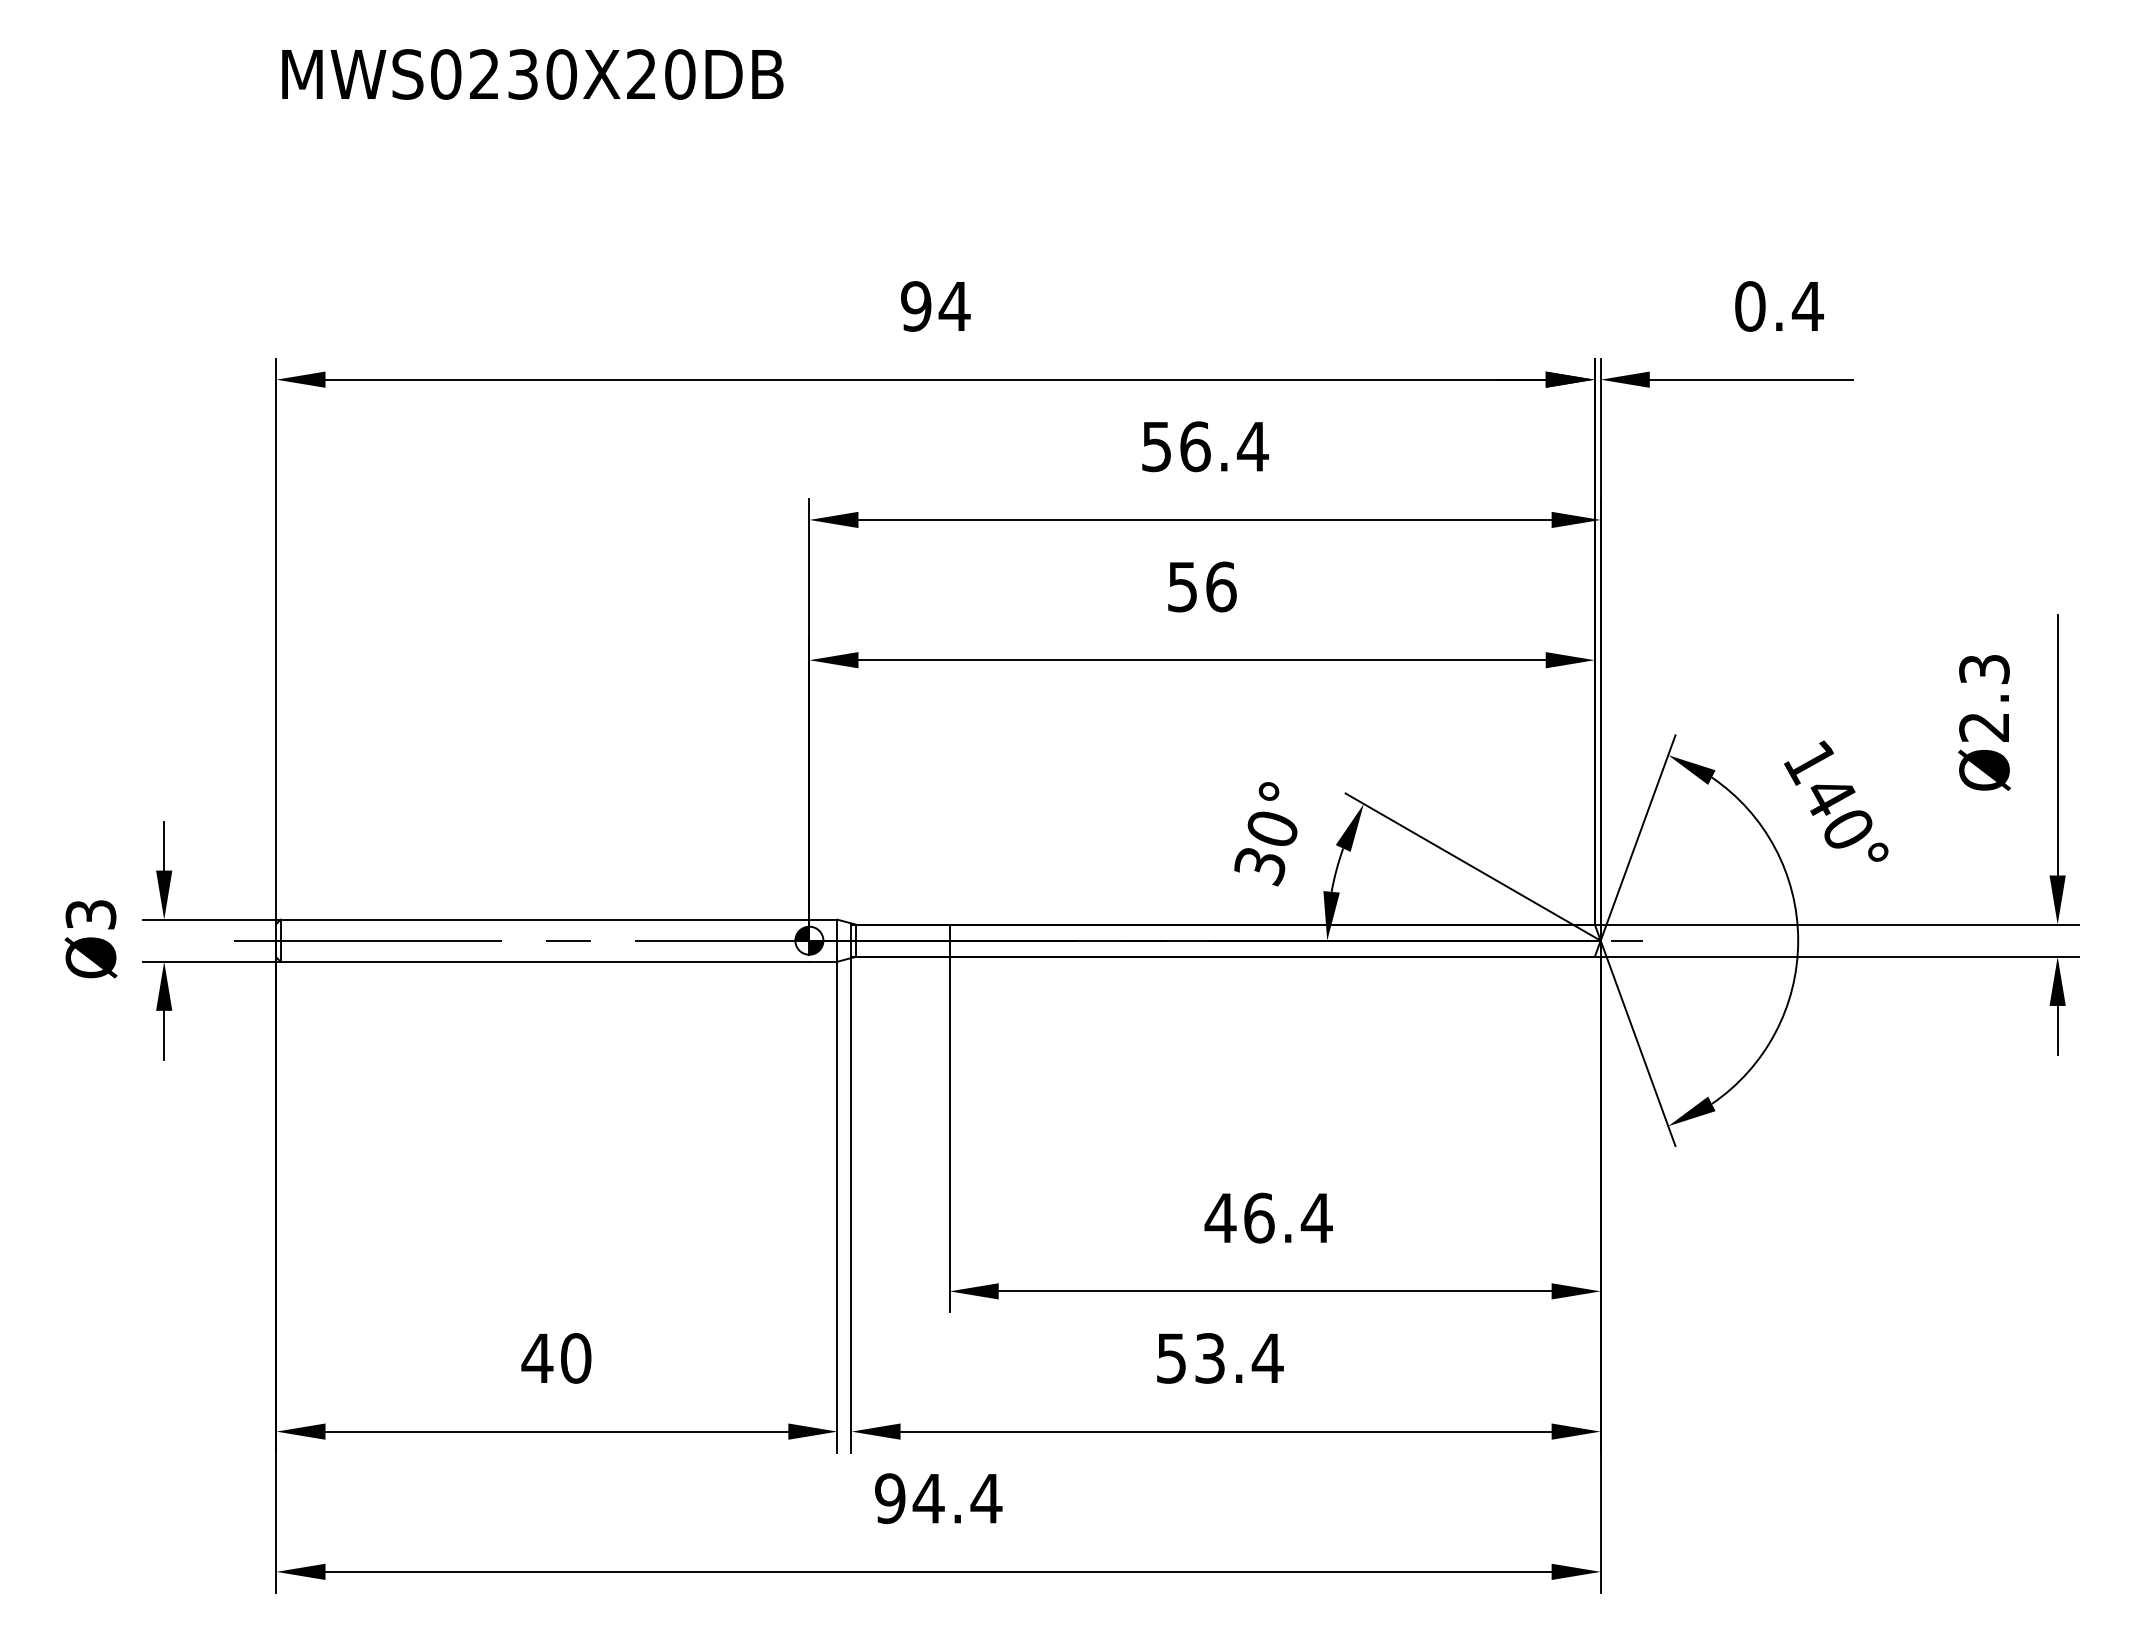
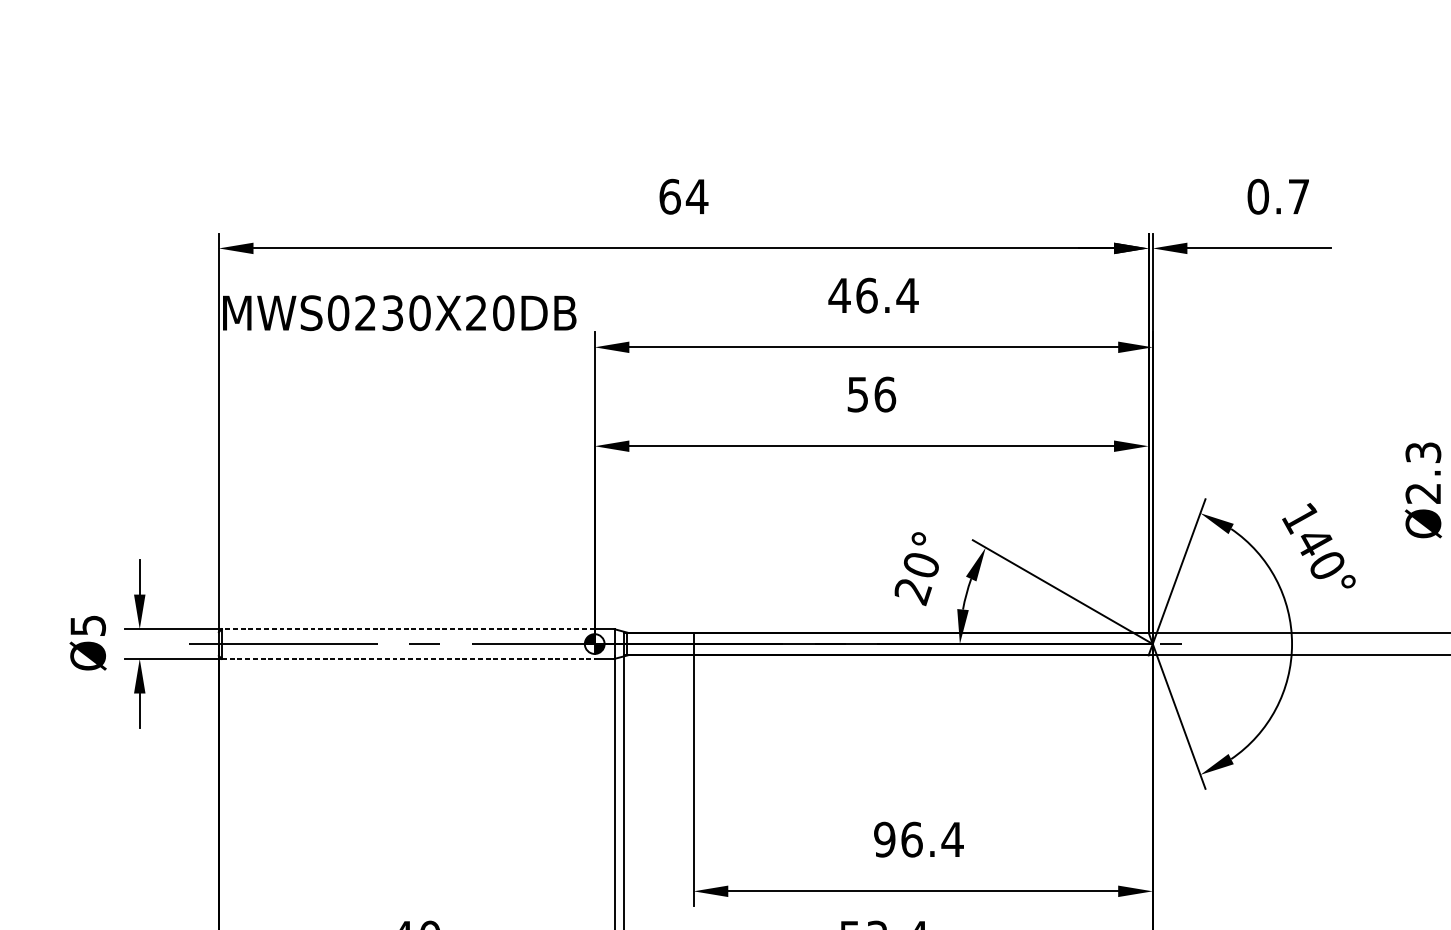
text: (532, 74) -> (399, 313), moved
text: (916, 306) -> (670, 196), 94 -> 64
text: (1807, 306) -> (1298, 196), 0.4 -> 0.7
text: (1156, 447) -> (839, 296), 56.4 -> 46.4
text: (1260, 867) -> (912, 592), 30° -> 20°
text: (90, 914) -> (87, 625), Ø3 -> Ø5
line: (544, 919) -> (407, 629), solid -> dashed
line: (545, 961) -> (408, 658), solid -> dashed
text: (1220, 1217) -> (884, 839), 46.4 -> 96.4

